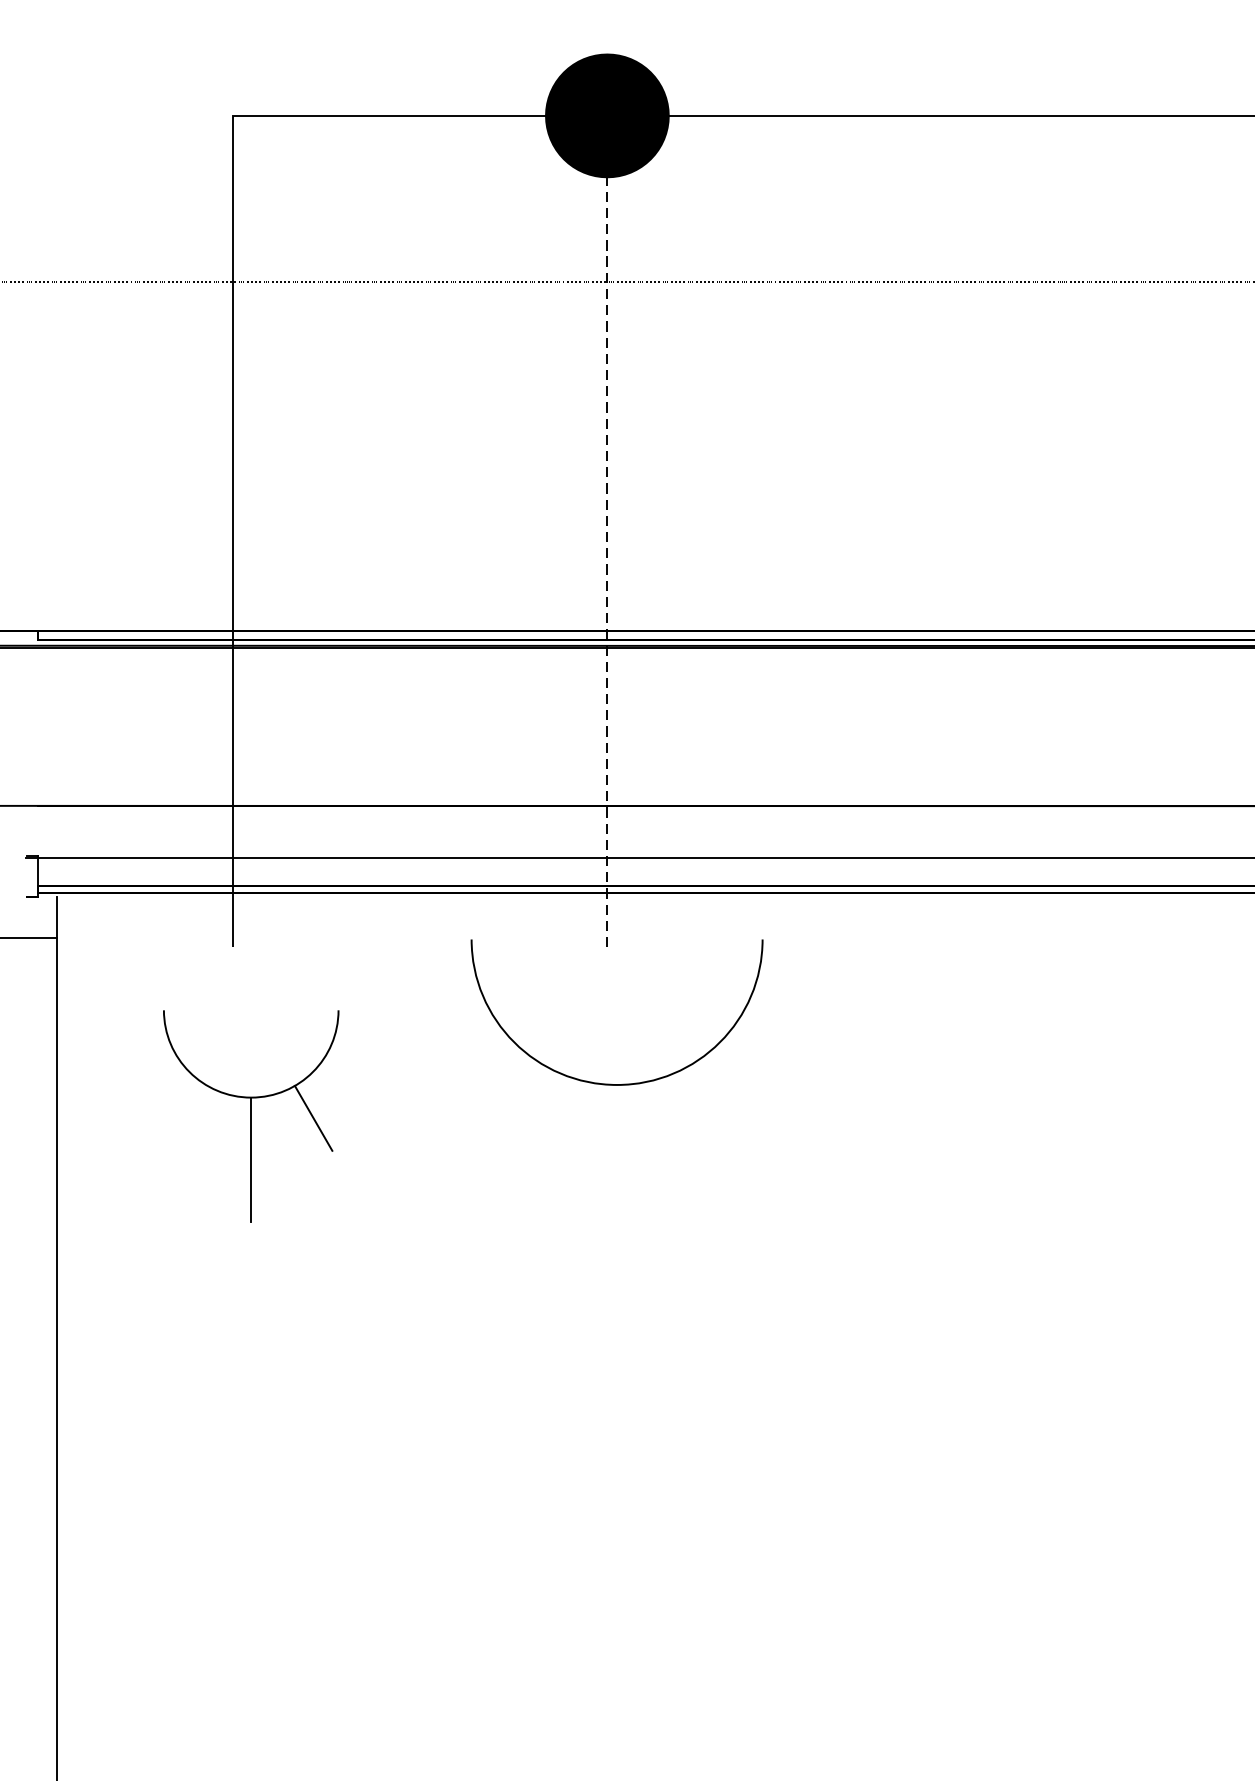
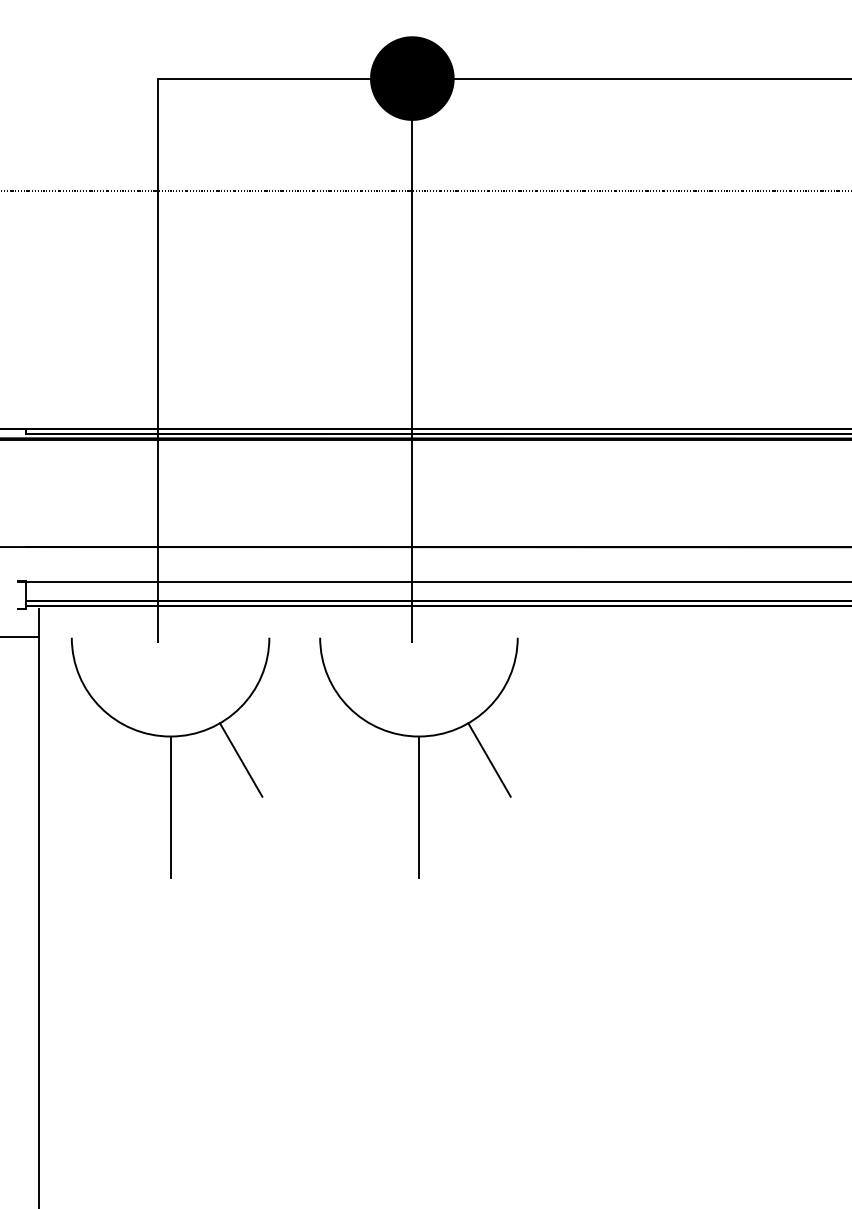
line: (607, 531) -> (412, 360), dashed -> solid
part: (251, 1115) -> (170, 757), size x1.67
line: (721, 1118) -> (489, 759), added
line: (616, 1188) -> (418, 806), added

